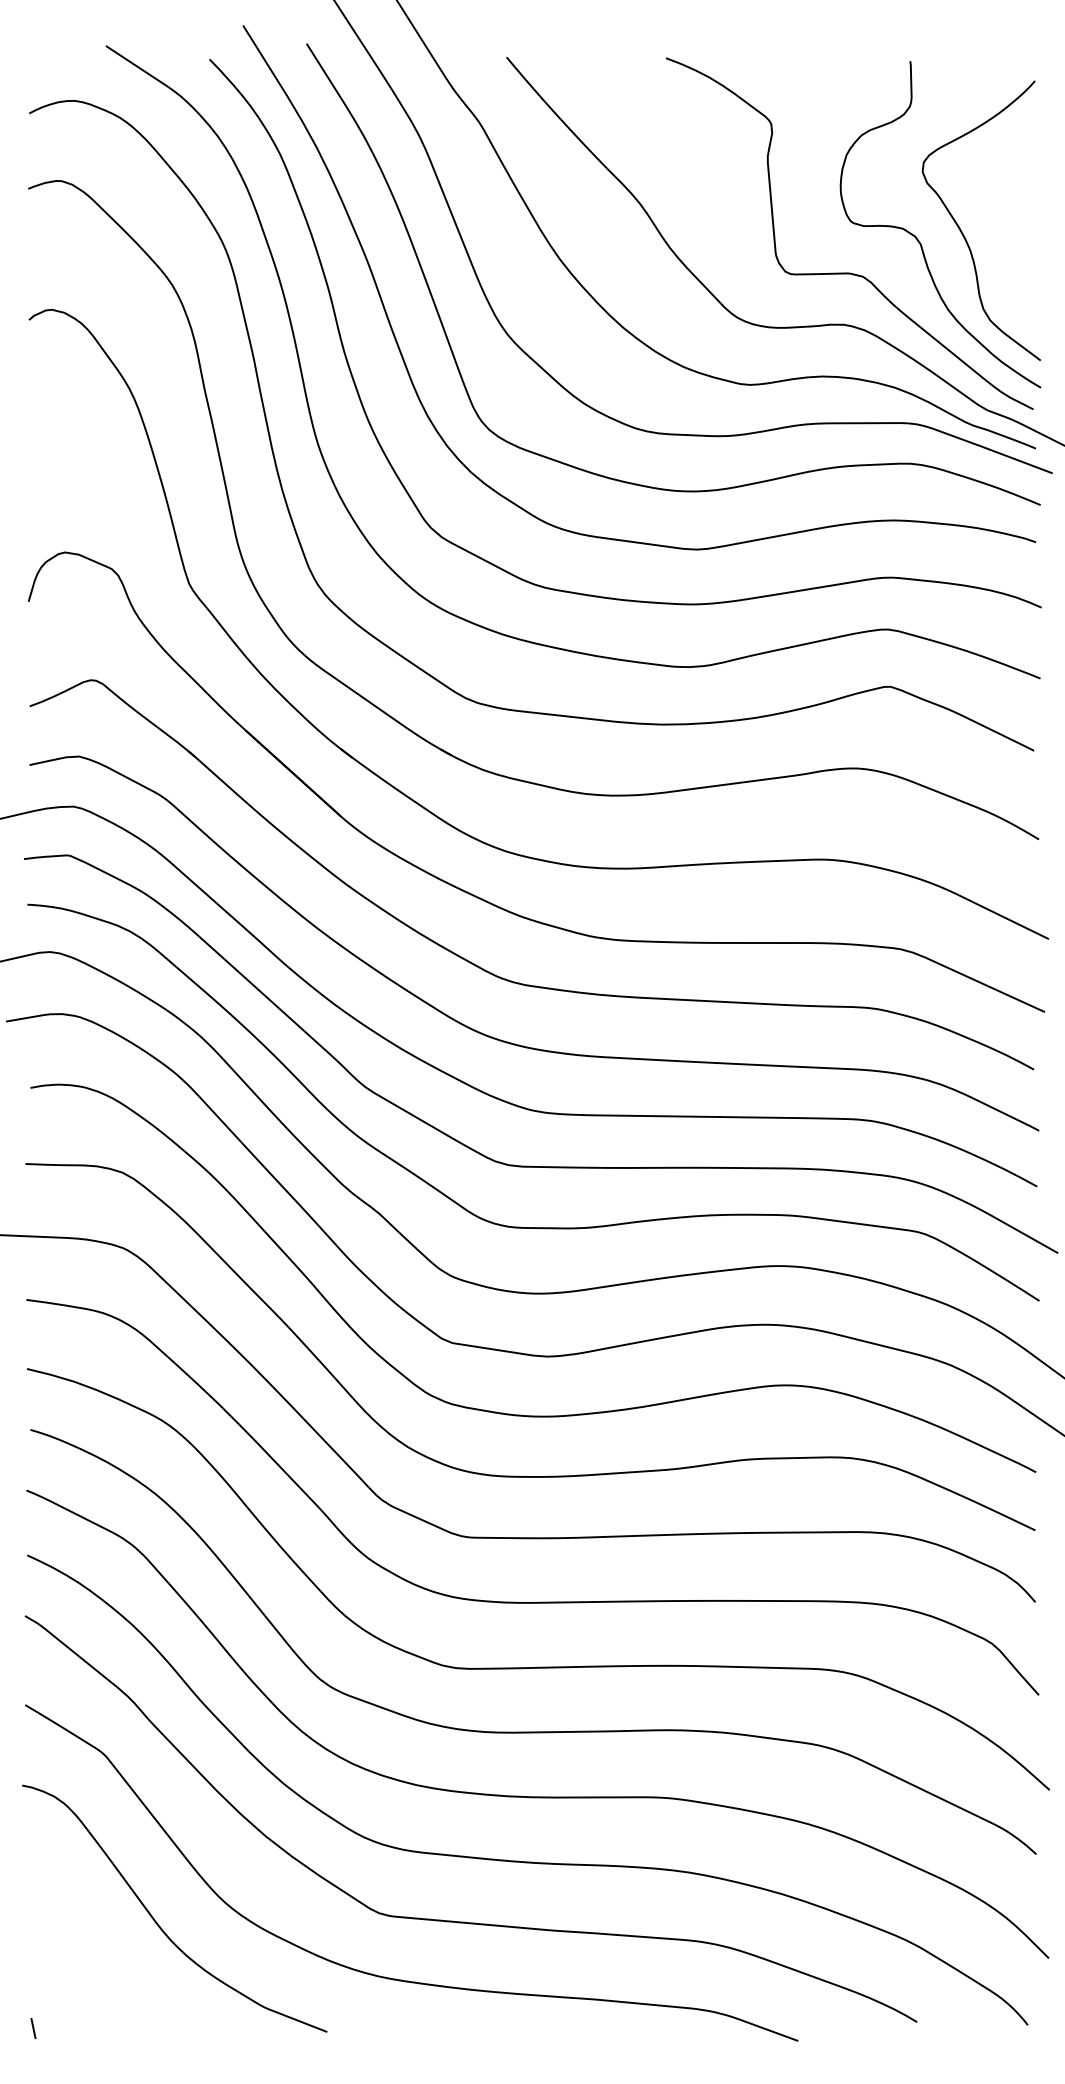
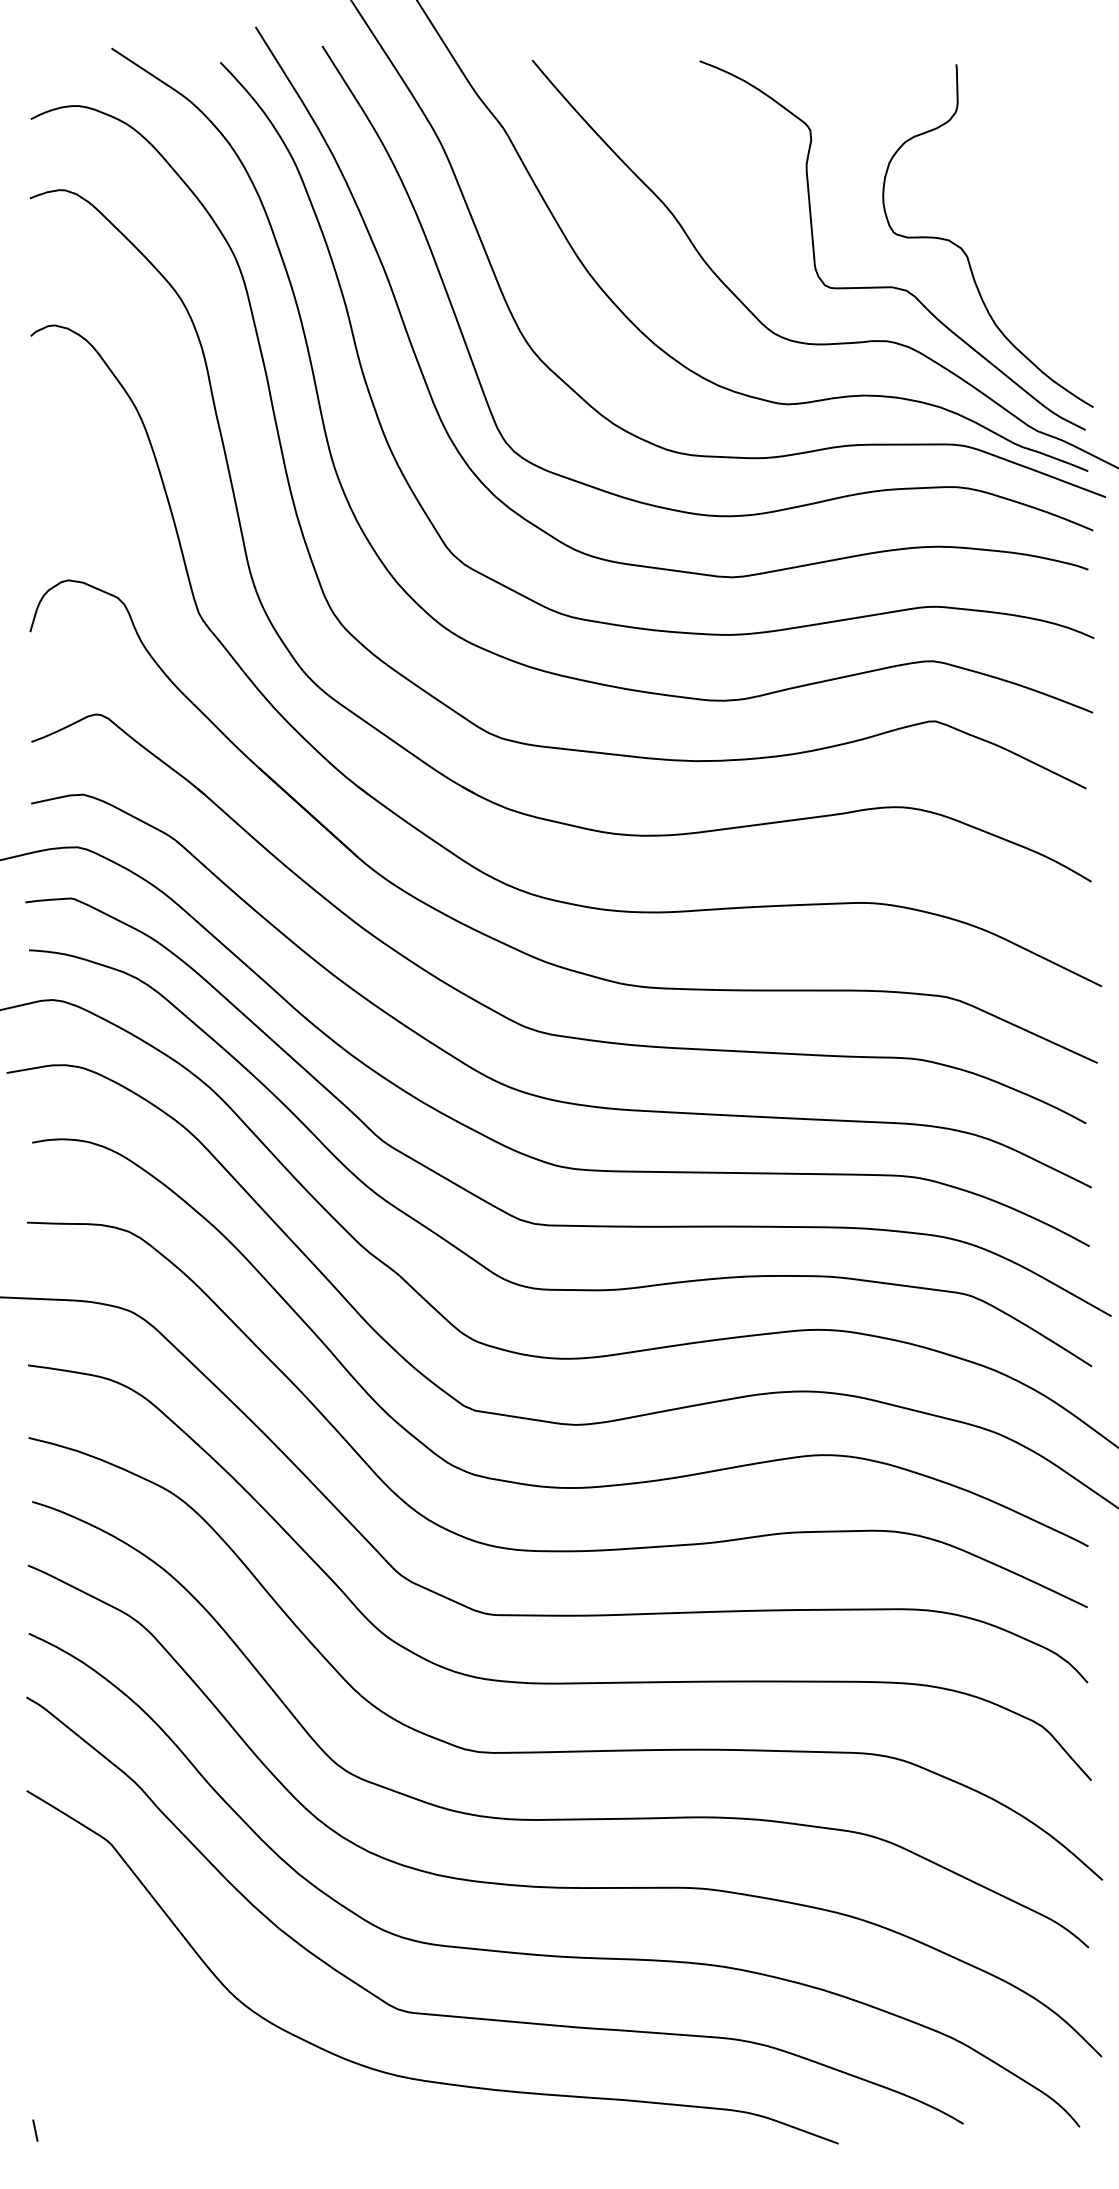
curve: (961, 230) -> (1010, 242), removed
curve: (155, 1919) -> (163, 2016), removed

